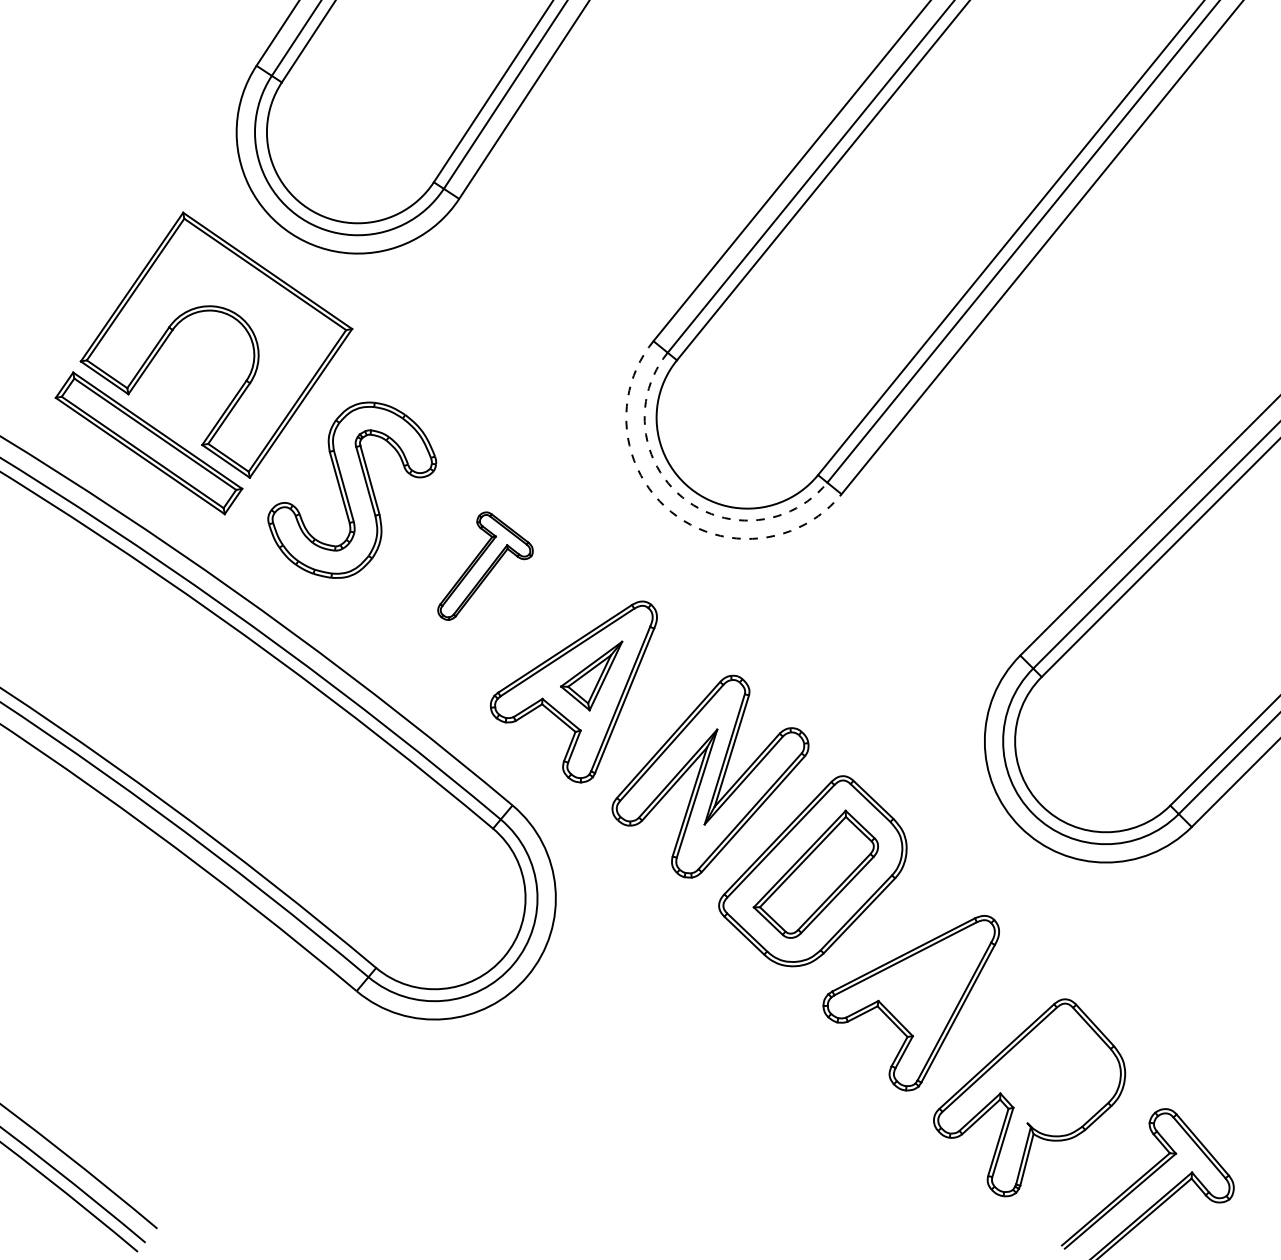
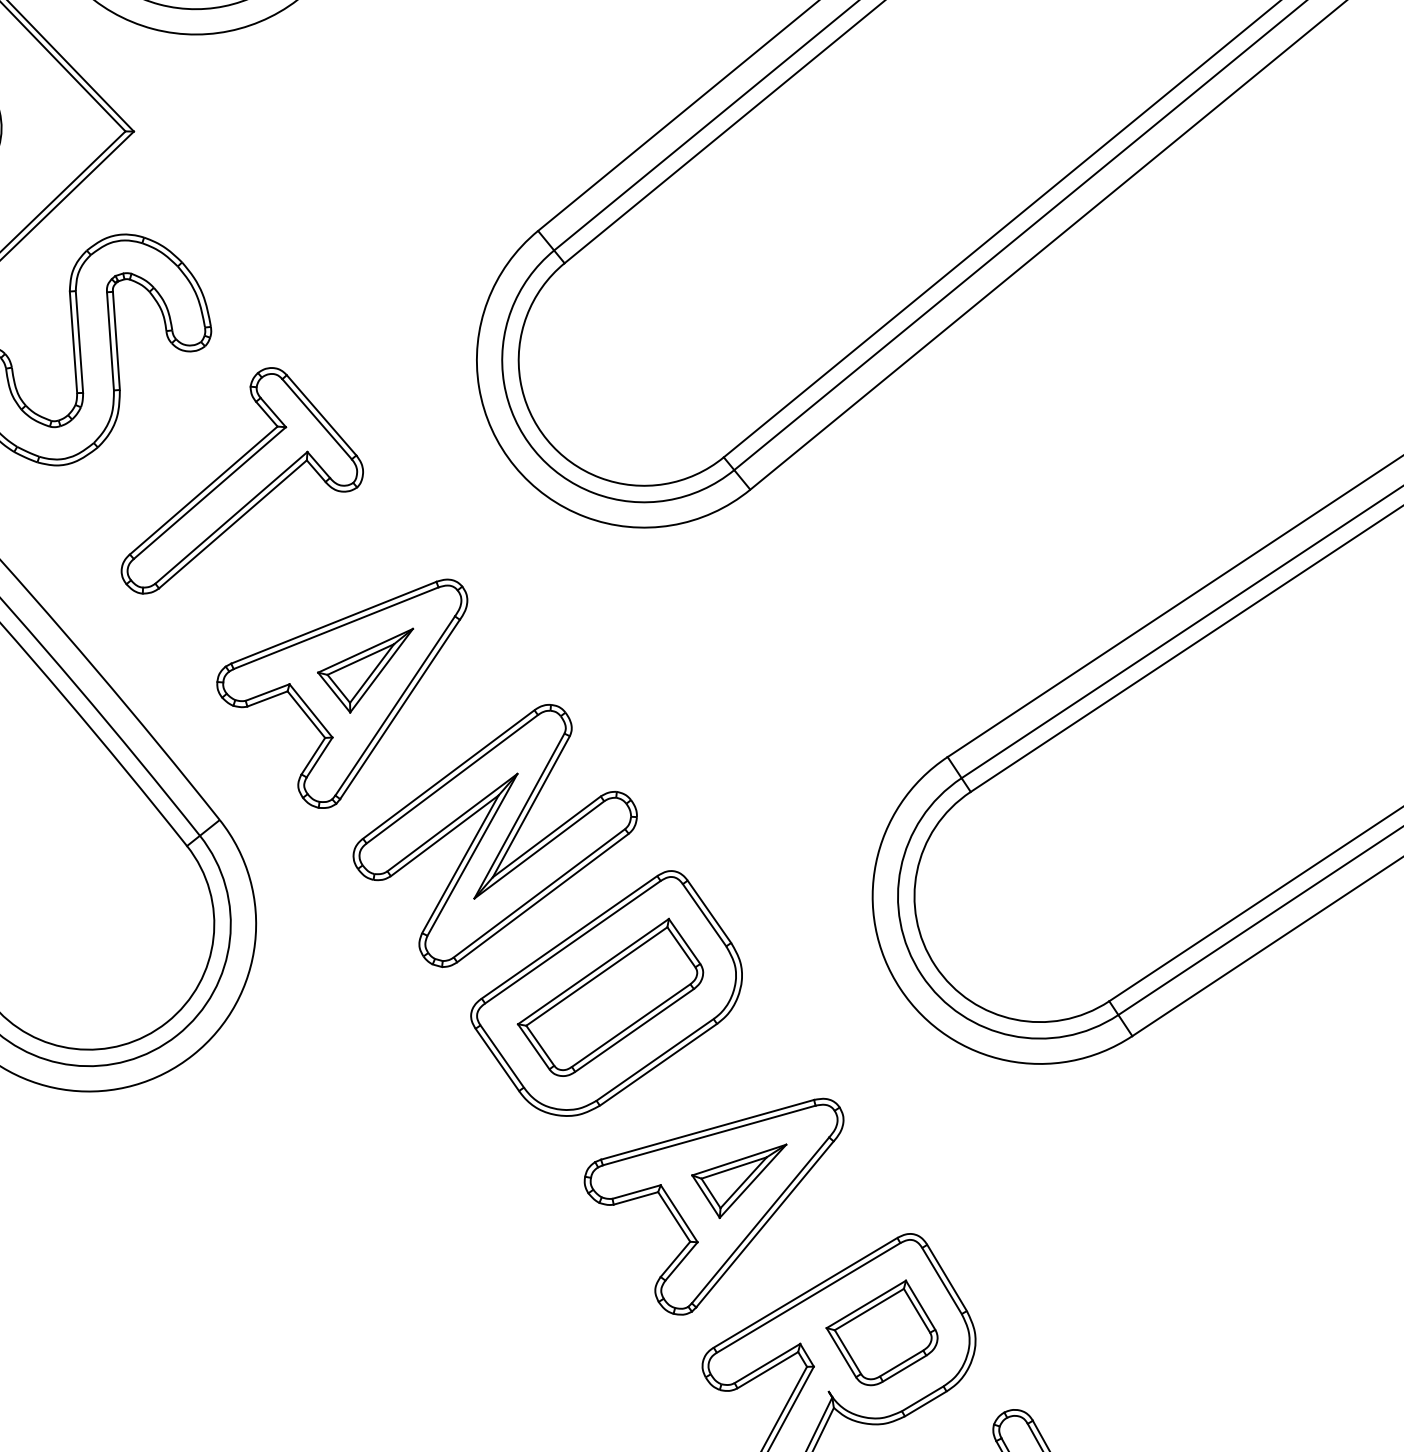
arc: (682, 497) -> (534, 450), dashed -> solid
arc: (671, 511) -> (515, 466), dashed -> solid
part: (485, 565) -> (249, 488), size x1.67
part: (930, 984) -> (735, 1177), added
part: (1056, 1072) -> (881, 1330), added

